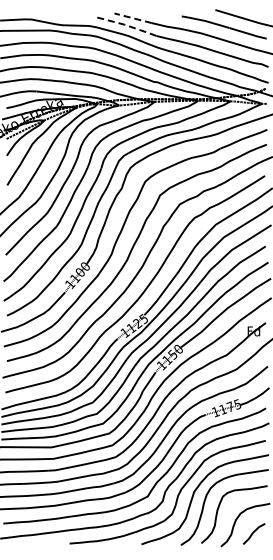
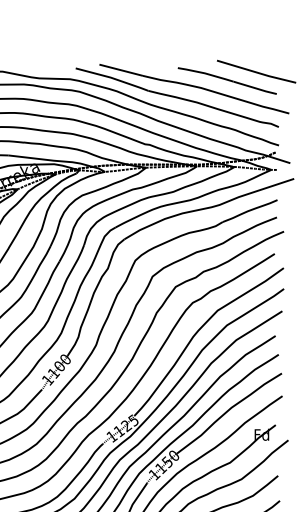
line: (132, 18) -> (120, 70), dashed -> solid
line: (125, 24) -> (112, 77), dashed -> solid

